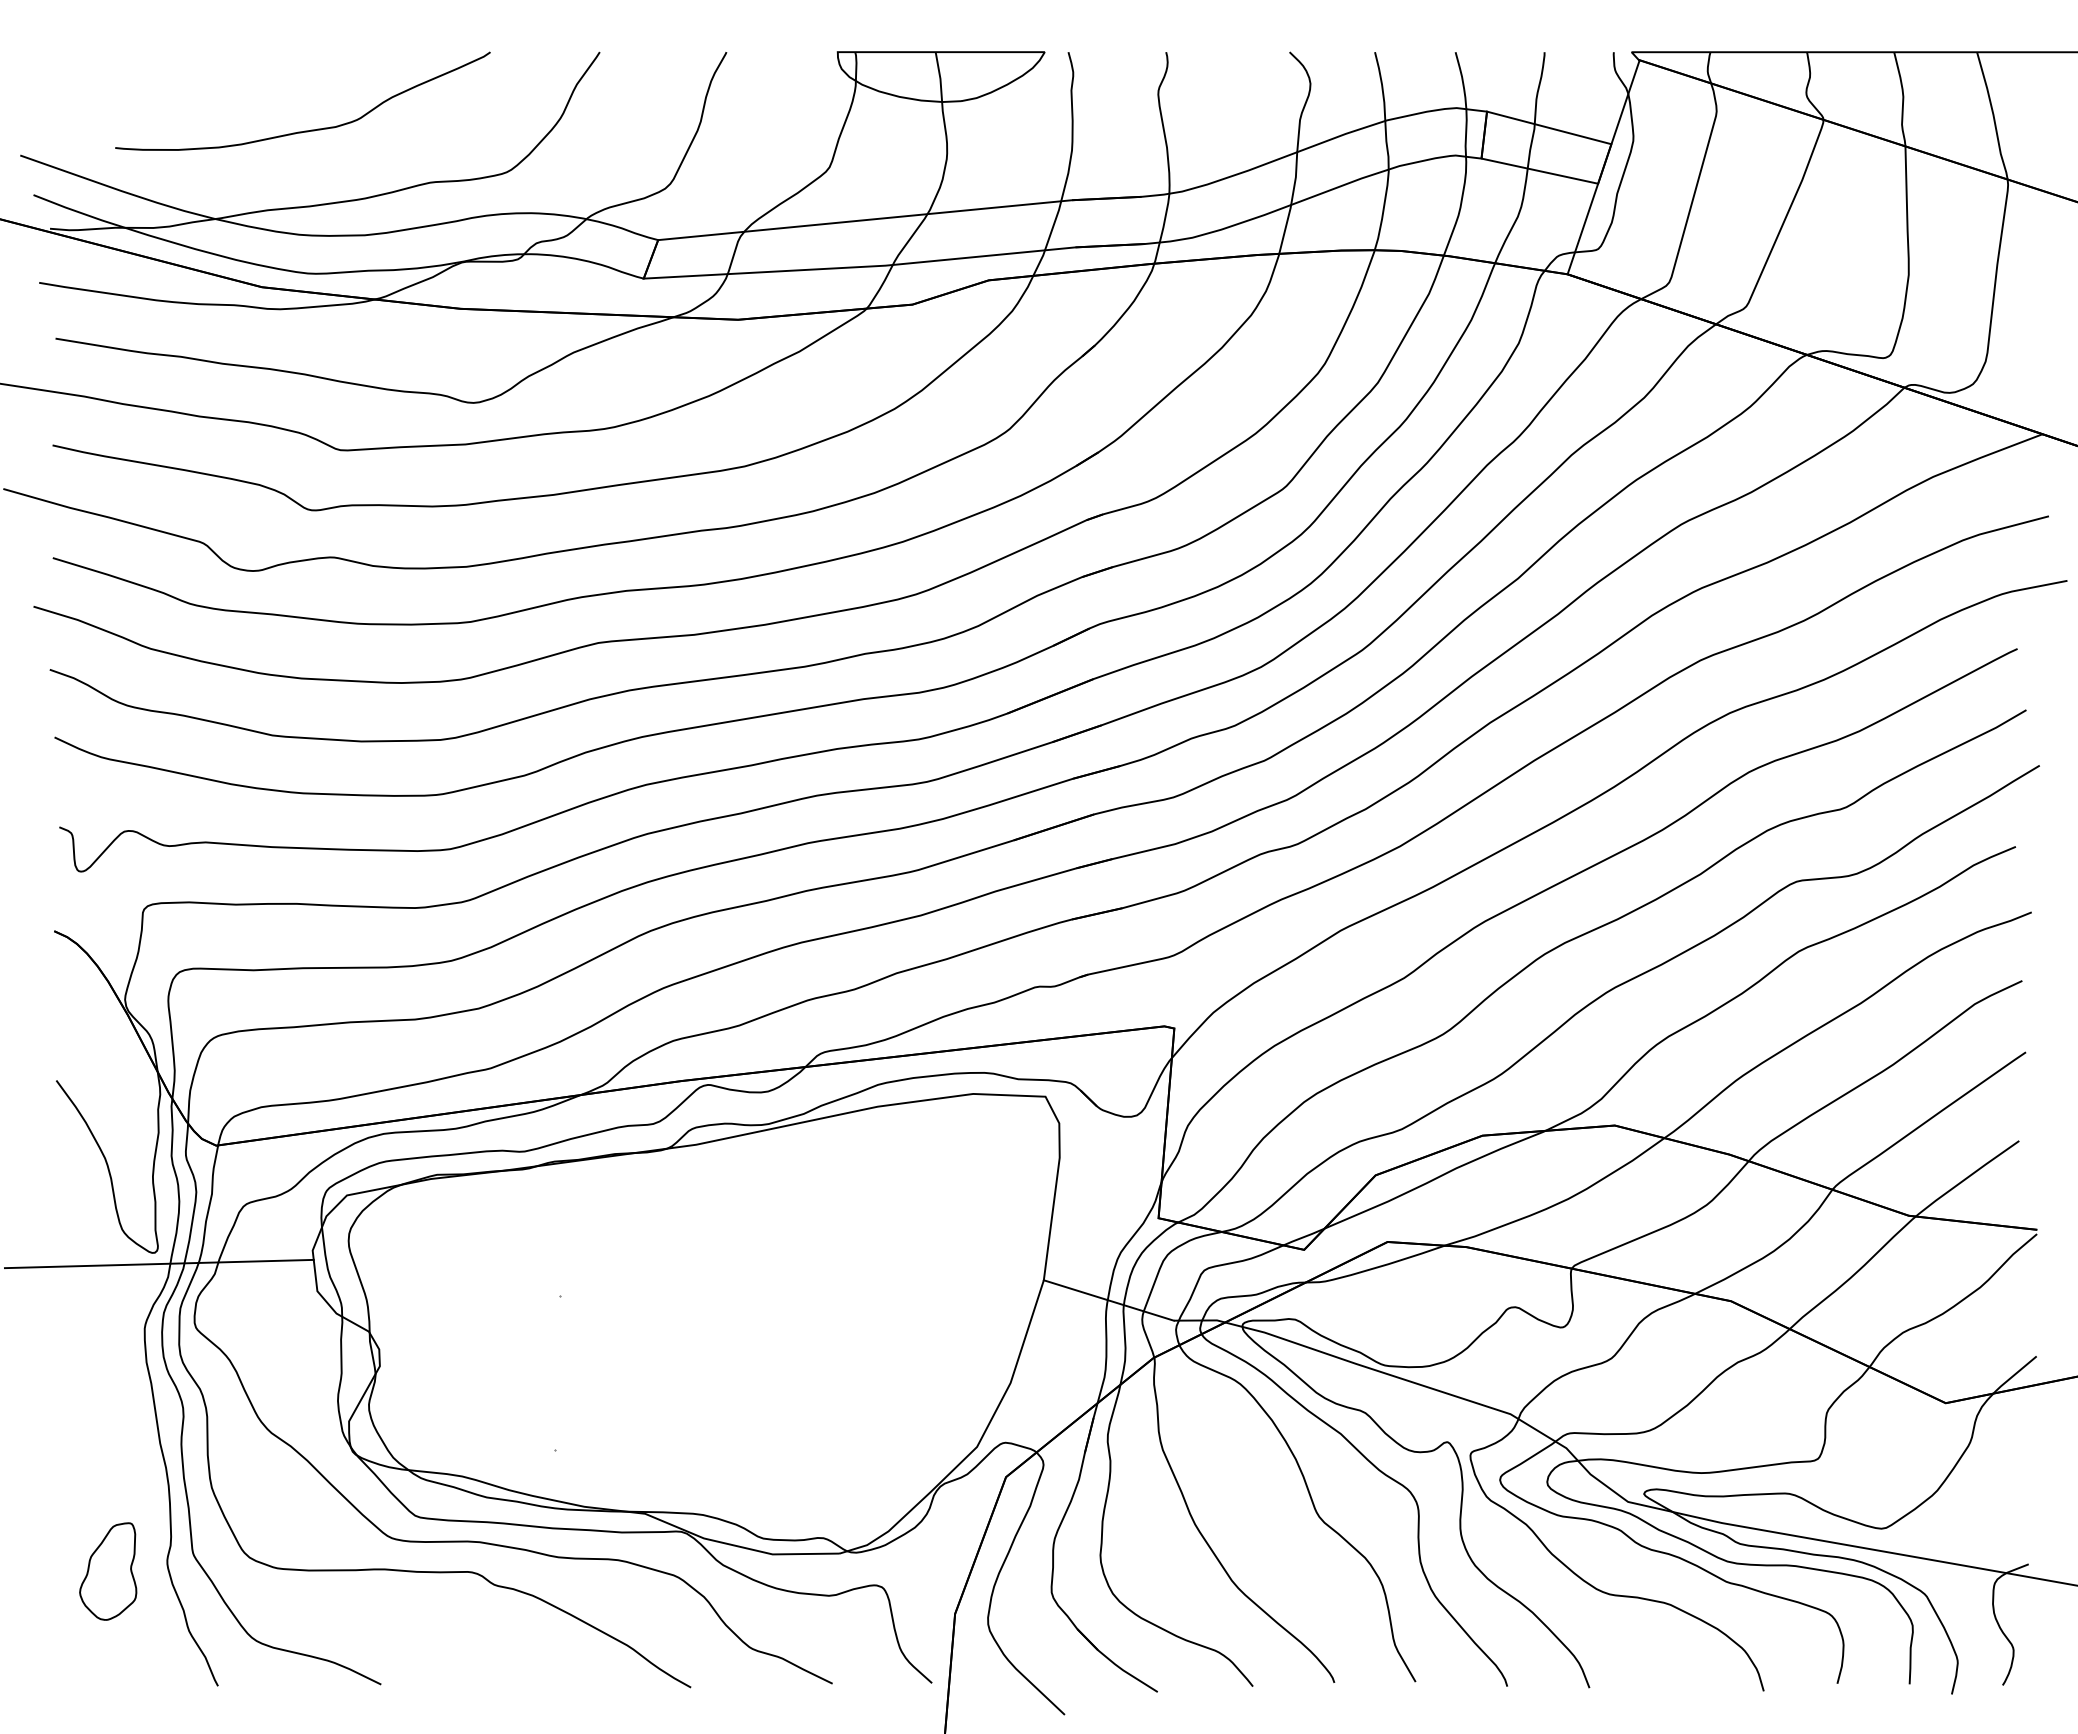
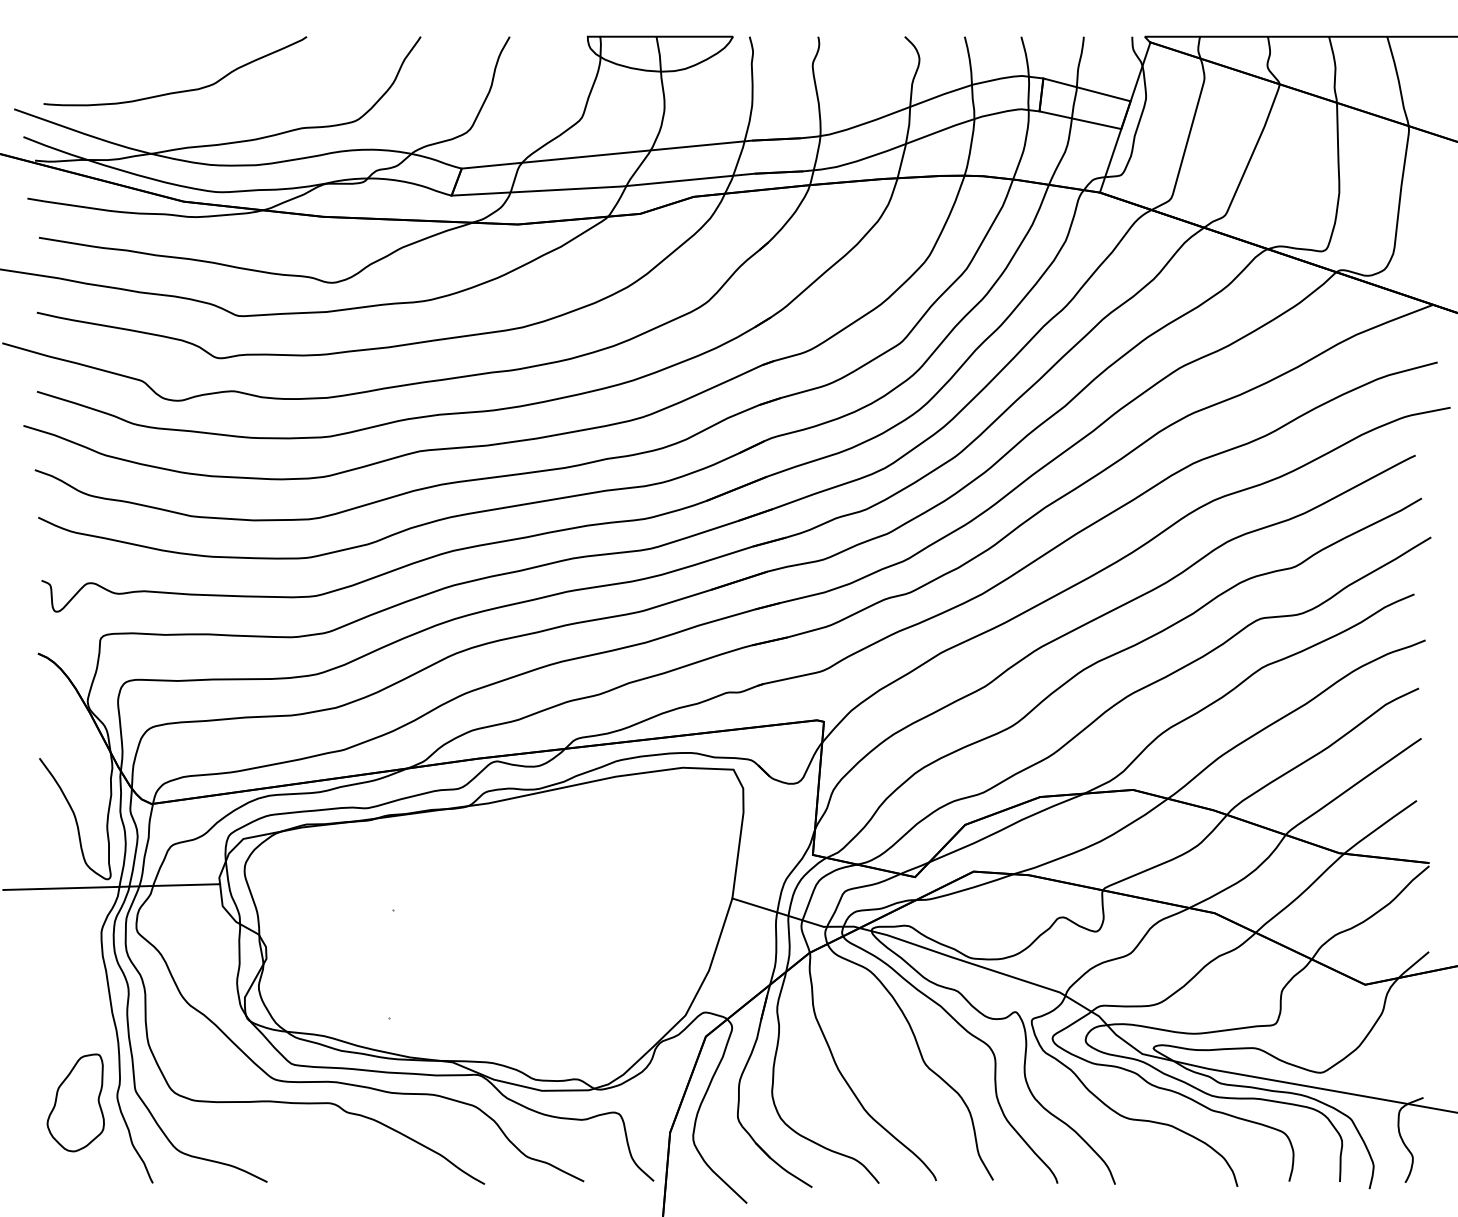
curve: (304, 130) -> (176, 91), moved
part: (108, 1571) -> (76, 1102), size x1.43

